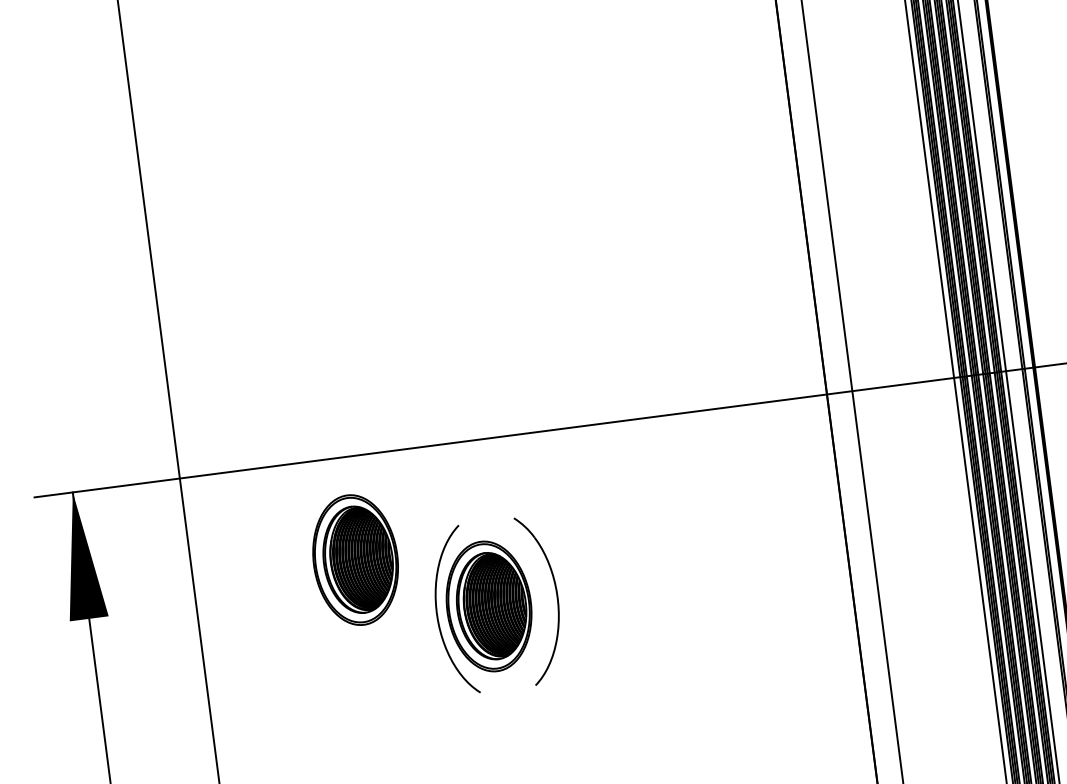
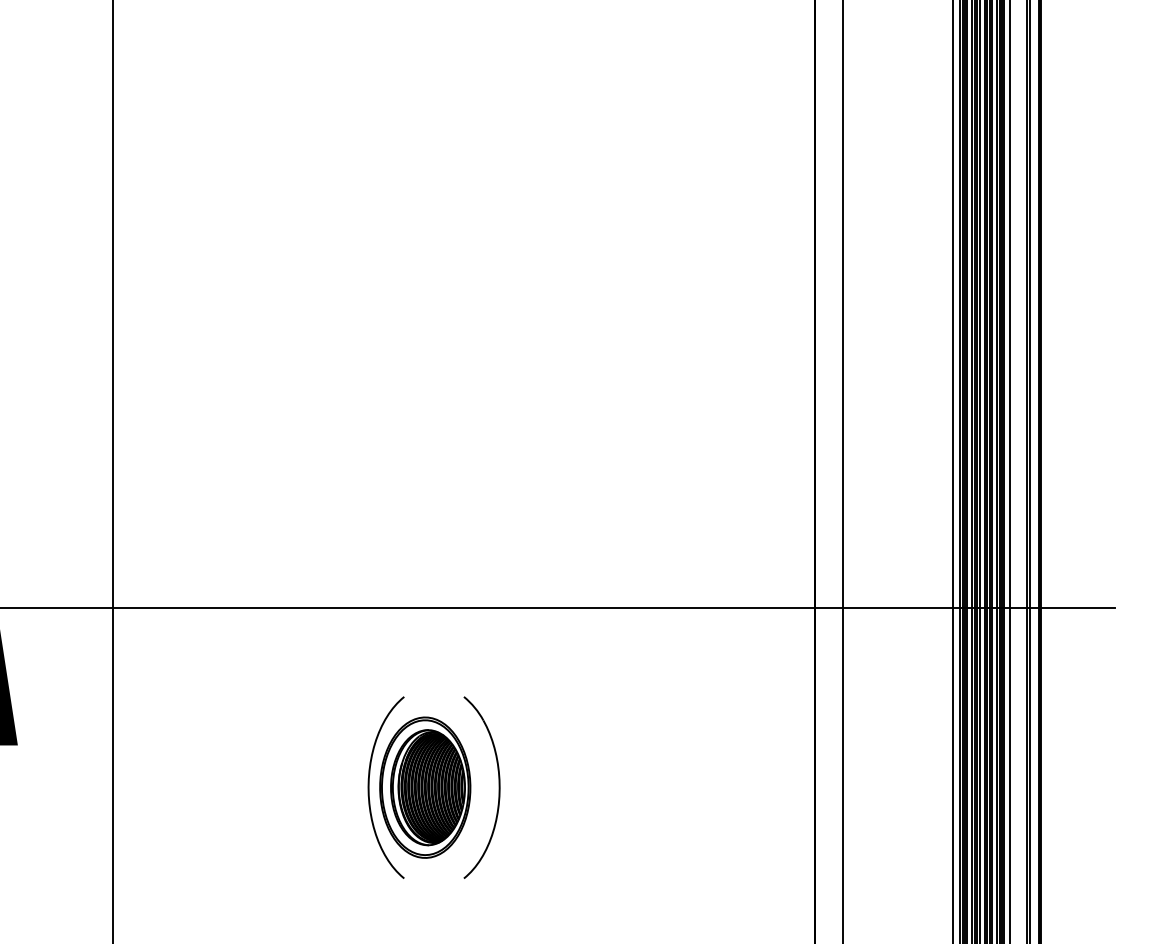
part: (355, 559) -> (289, 719), removed

